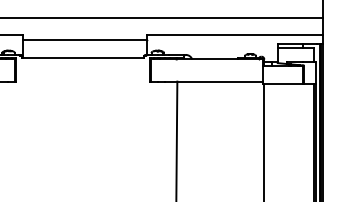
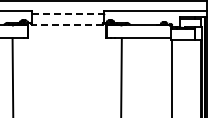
line: (85, 40) -> (68, 14), solid -> dashed
line: (81, 57) -> (66, 24), solid -> dashed

